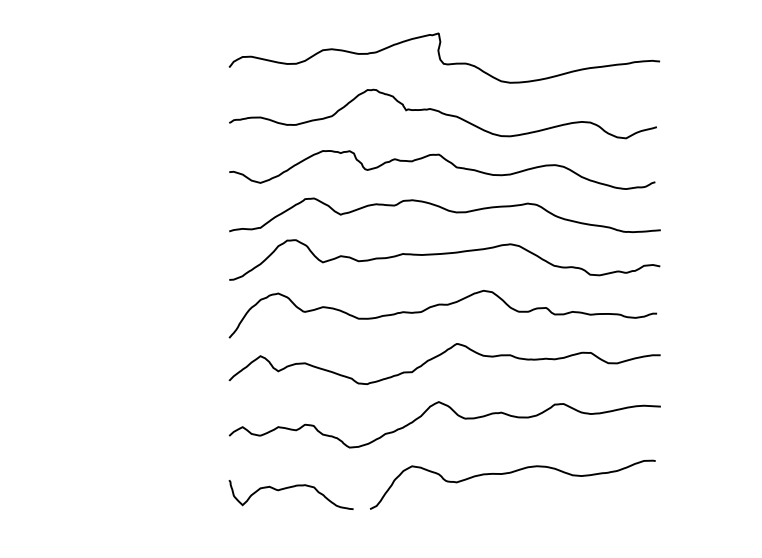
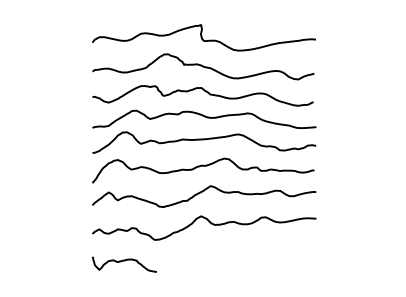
curve: (512, 473) -> (239, 253), removed

